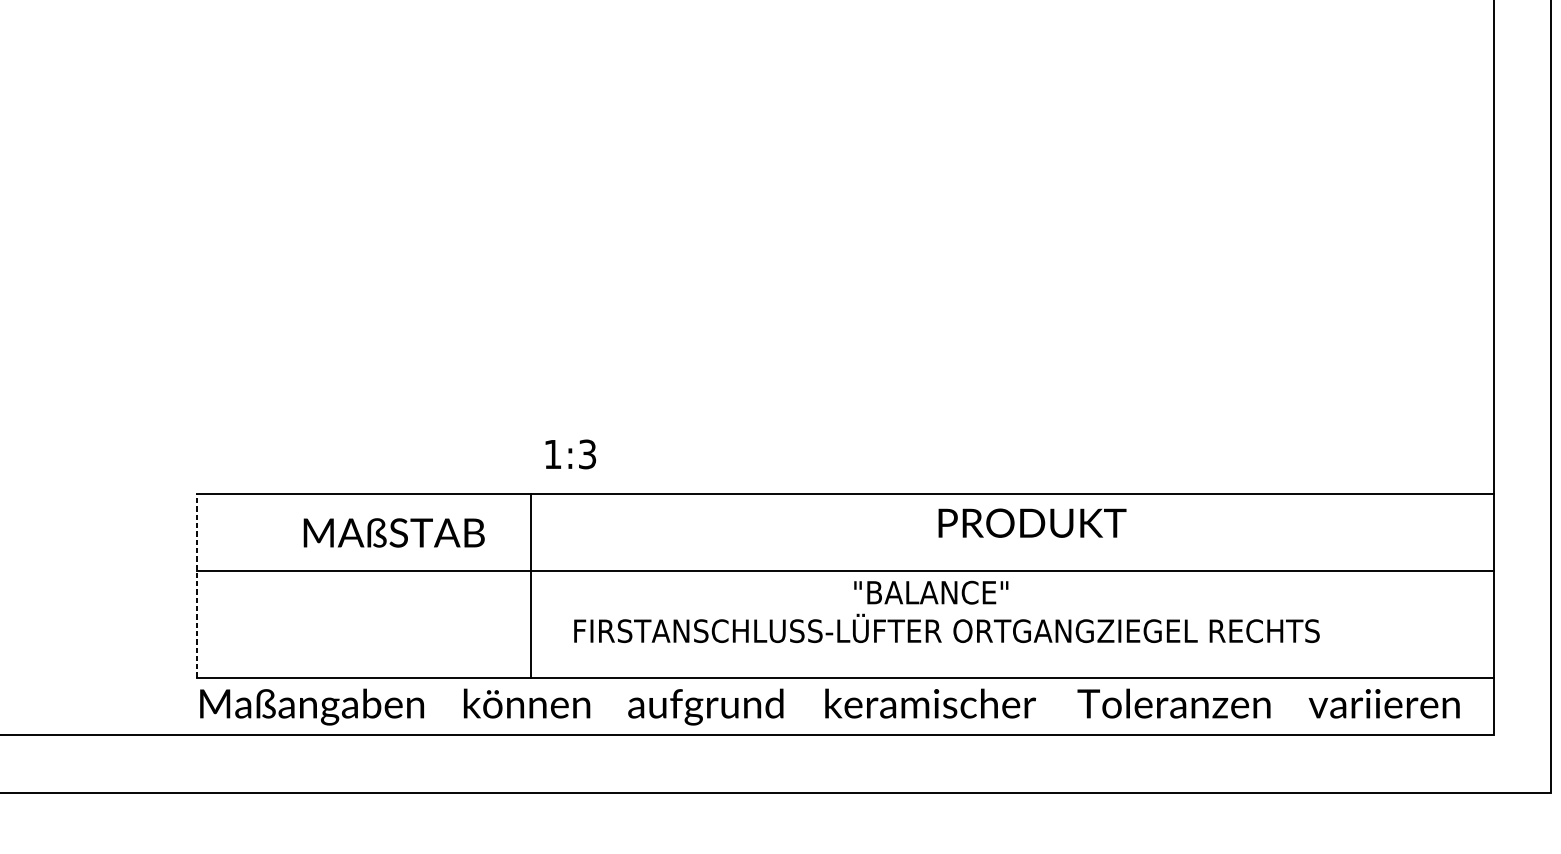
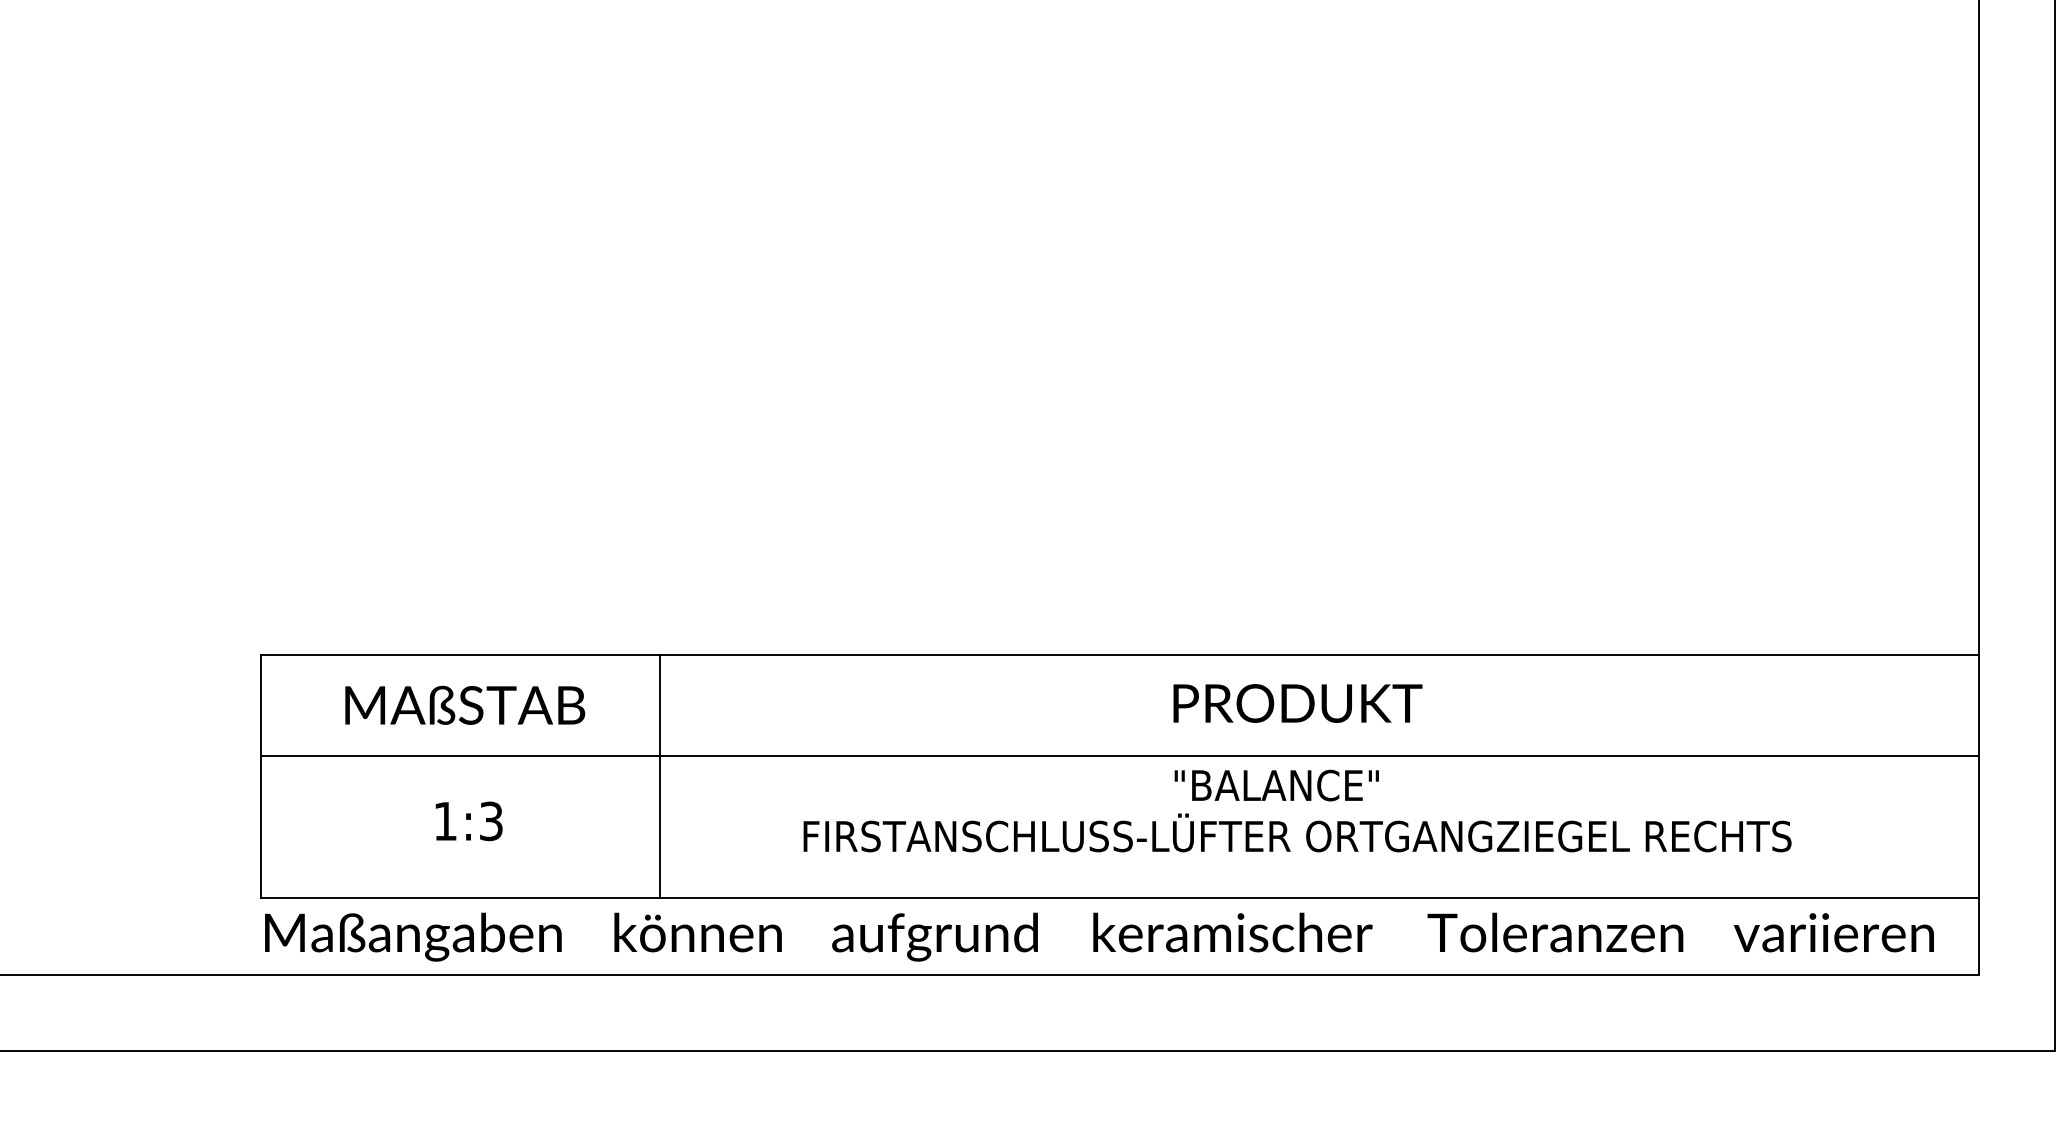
text: (570, 454) -> (468, 821), moved
text: (1032, 523) -> (1297, 703), moved
text: (394, 532) -> (465, 704), moved
line: (197, 585) -> (261, 776), dashed -> solid
line: (531, 585) -> (660, 776), moved
text: (946, 611) -> (1297, 810), moved

